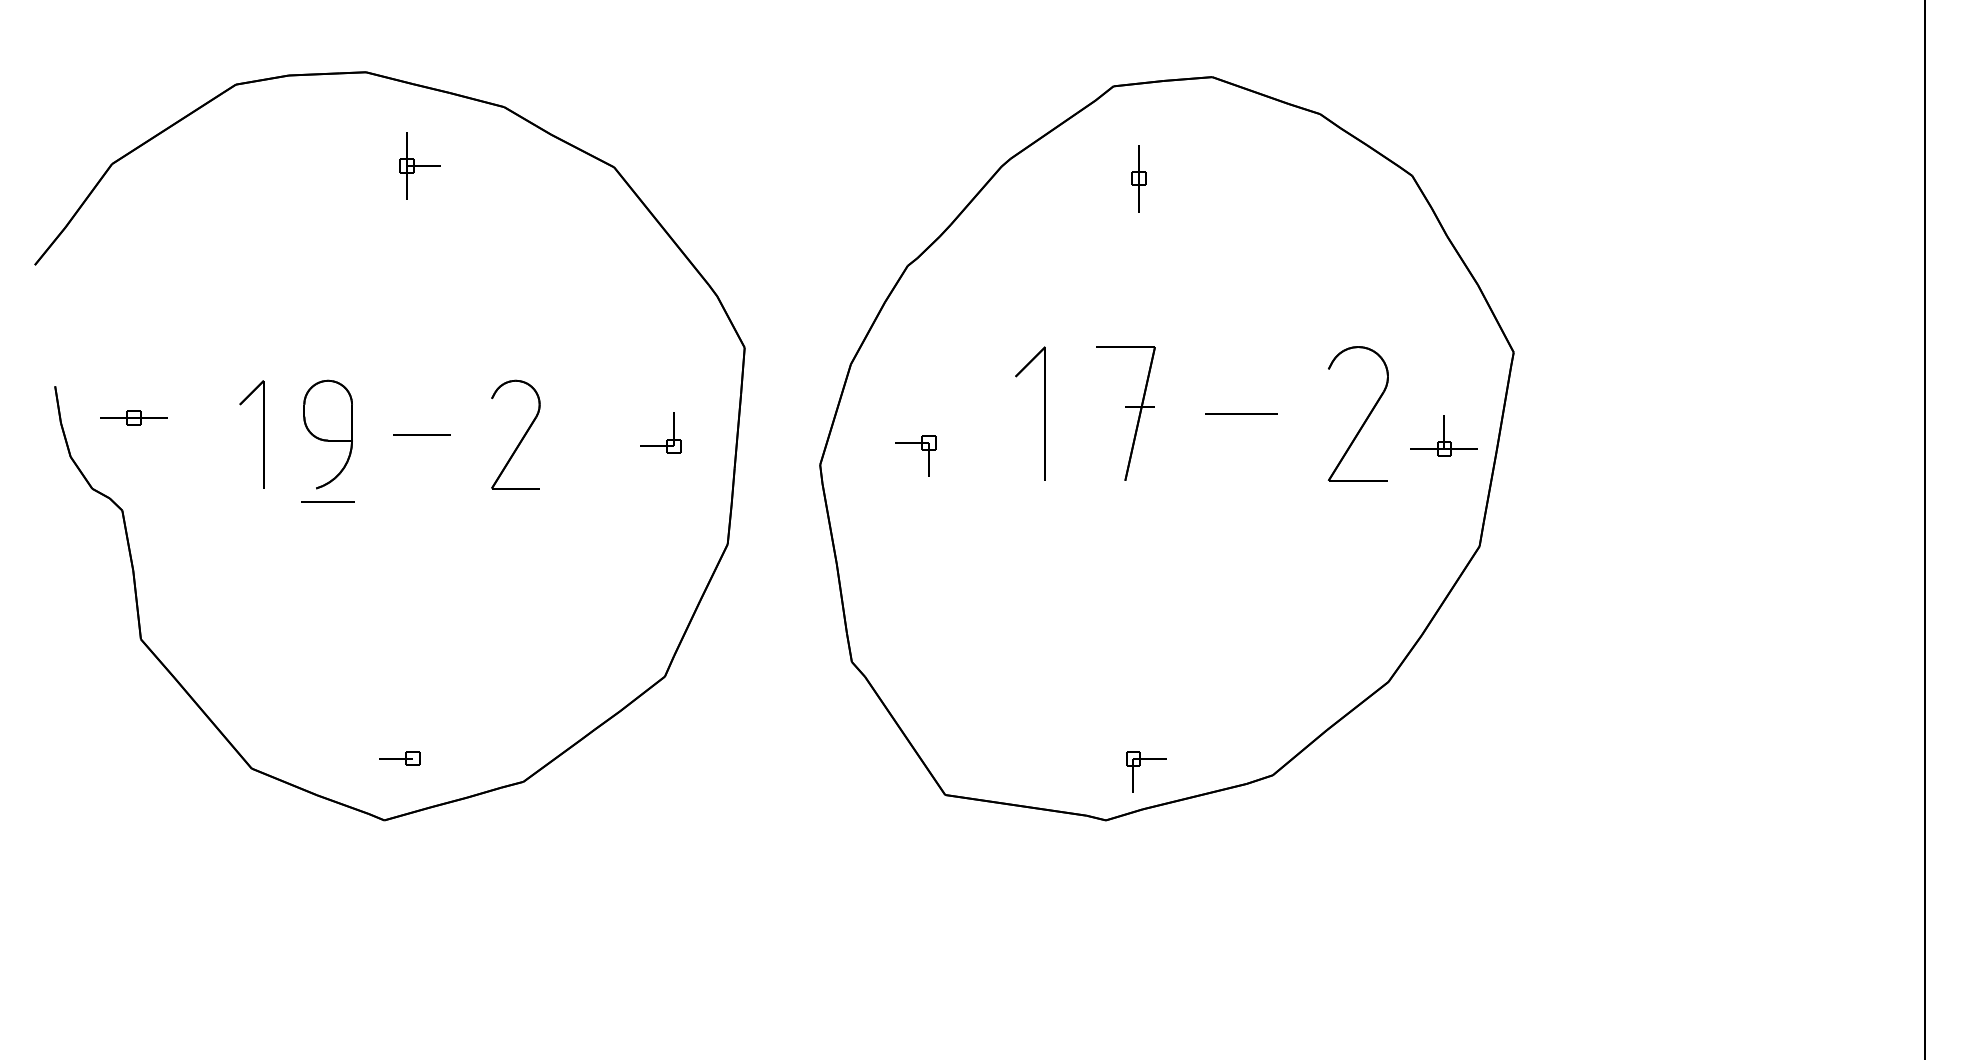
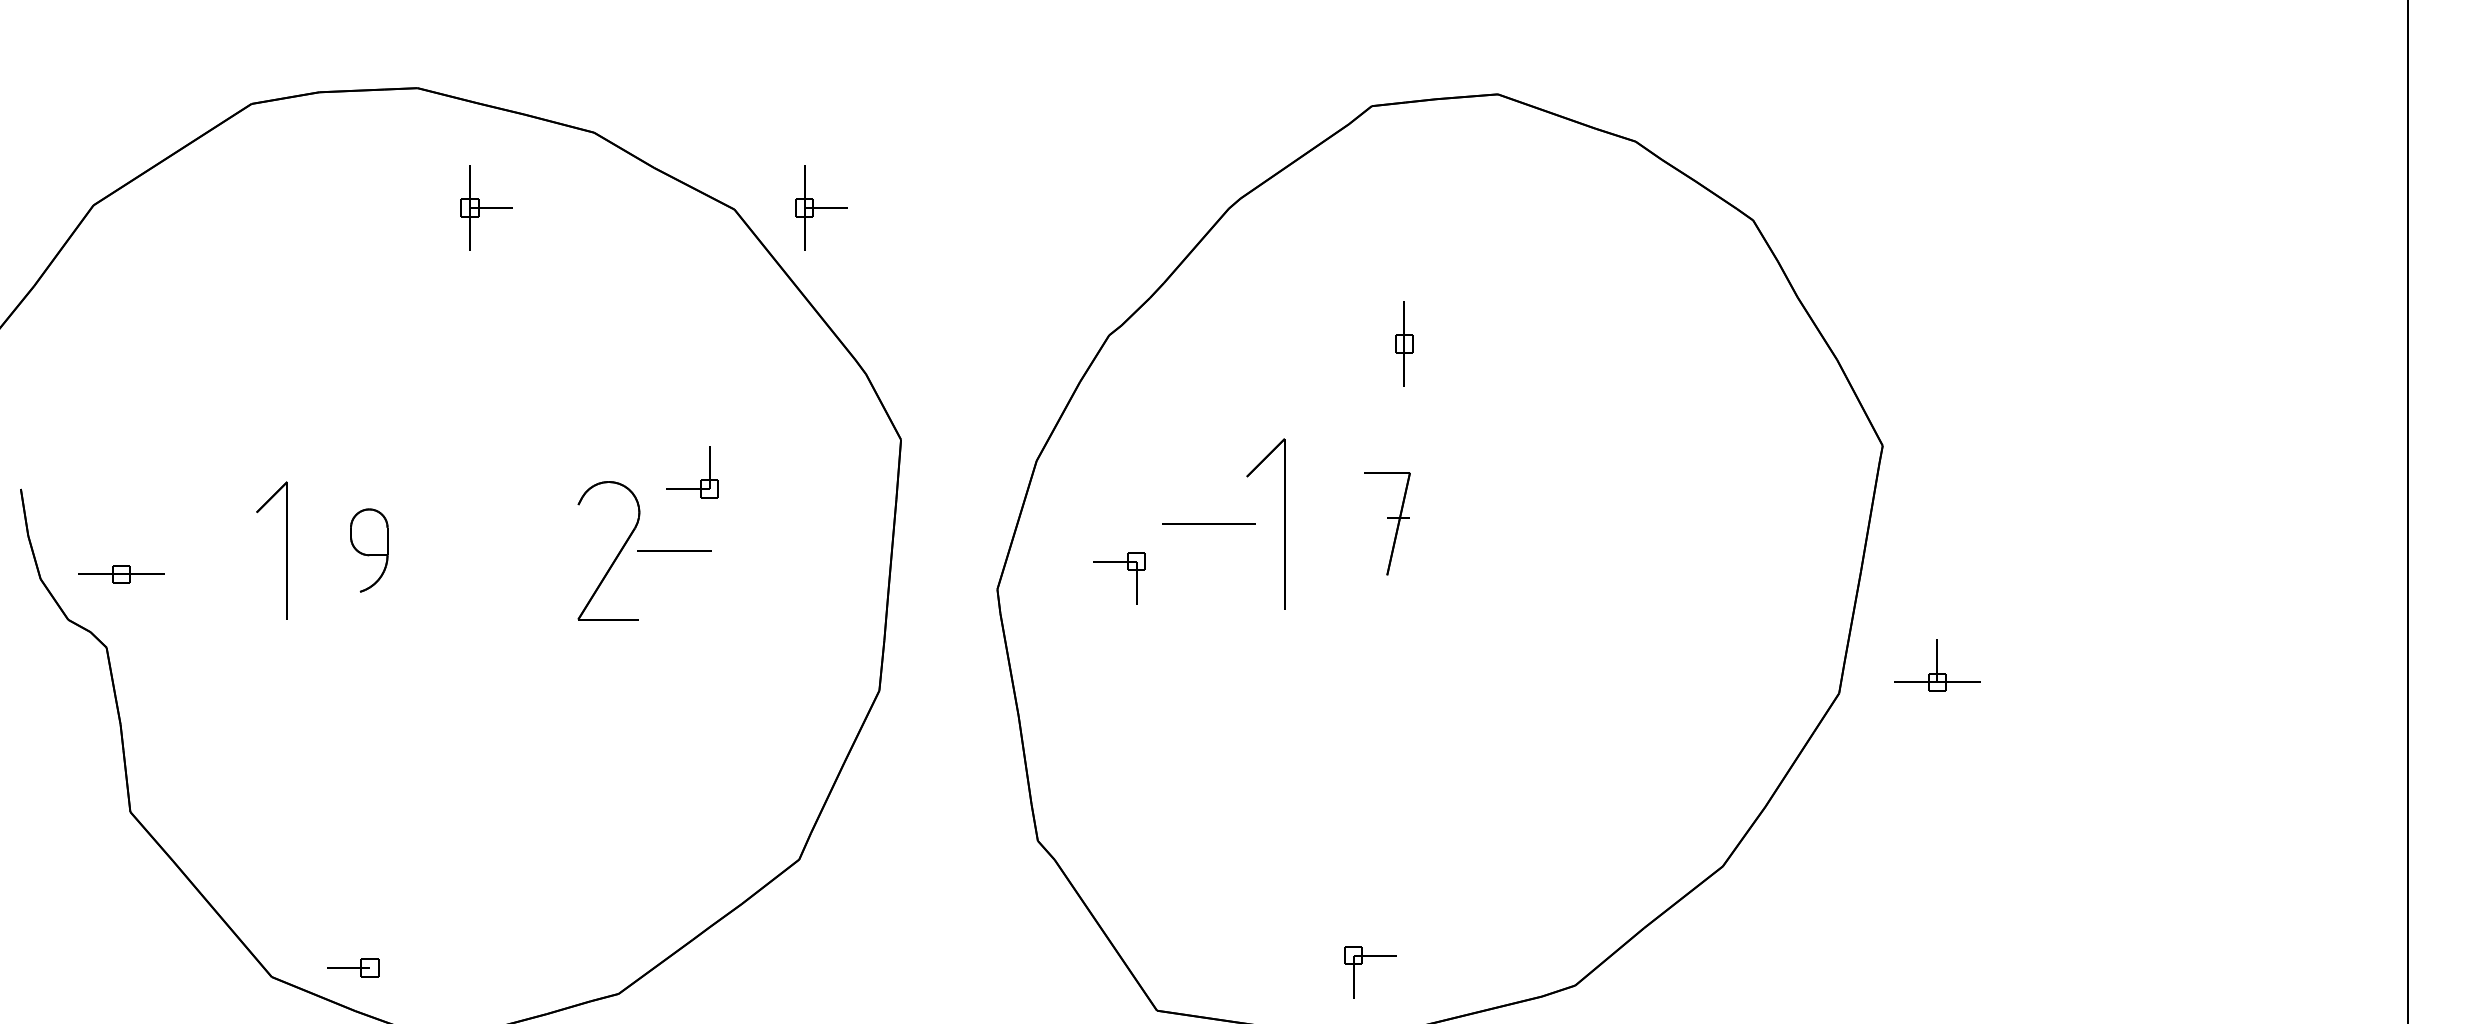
part: (681, 165) -> (820, 207), added
part: (1138, 178) -> (1403, 343), moved
part: (1125, 413) -> (1387, 523), size x0.6
line: (1241, 413) -> (1208, 523), moved
part: (133, 417) -> (120, 573), moved
part: (1366, 417) -> (1694, 528), removed
part: (327, 434) -> (368, 550), size x0.6
line: (421, 434) -> (673, 550), moved
part: (1443, 435) -> (1936, 665), moved
part: (667, 439) -> (701, 480), moved
line: (327, 501) -> (368, 636), removed
part: (399, 758) -> (353, 967), moved
part: (1140, 765) -> (1362, 964), moved

